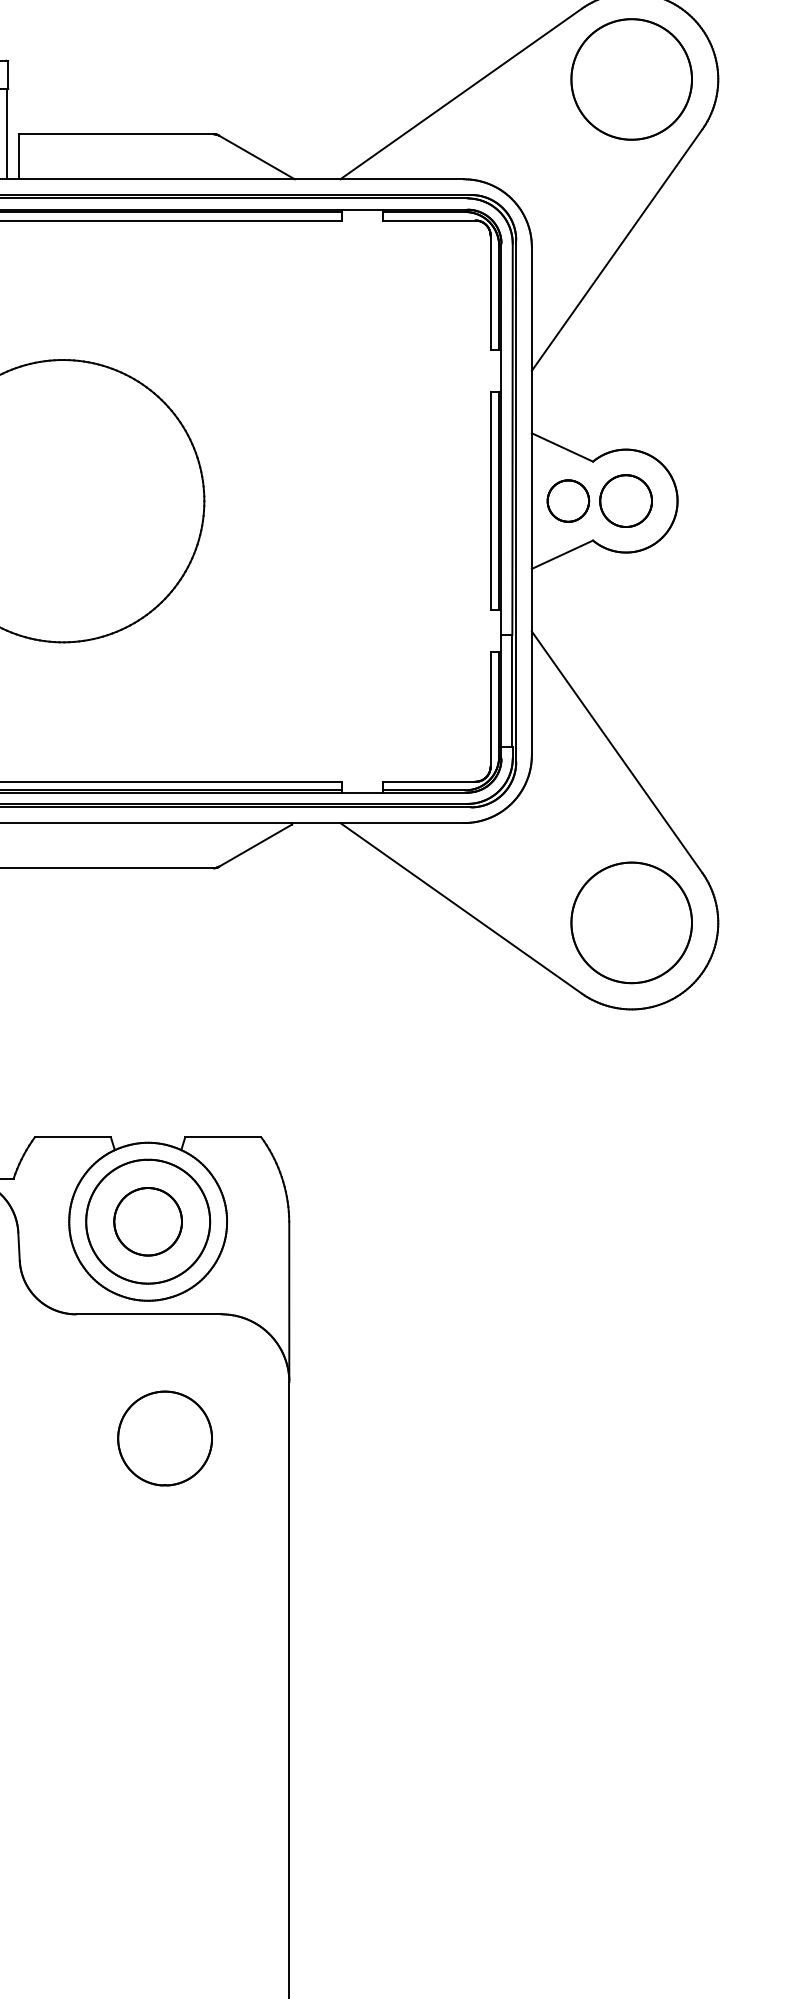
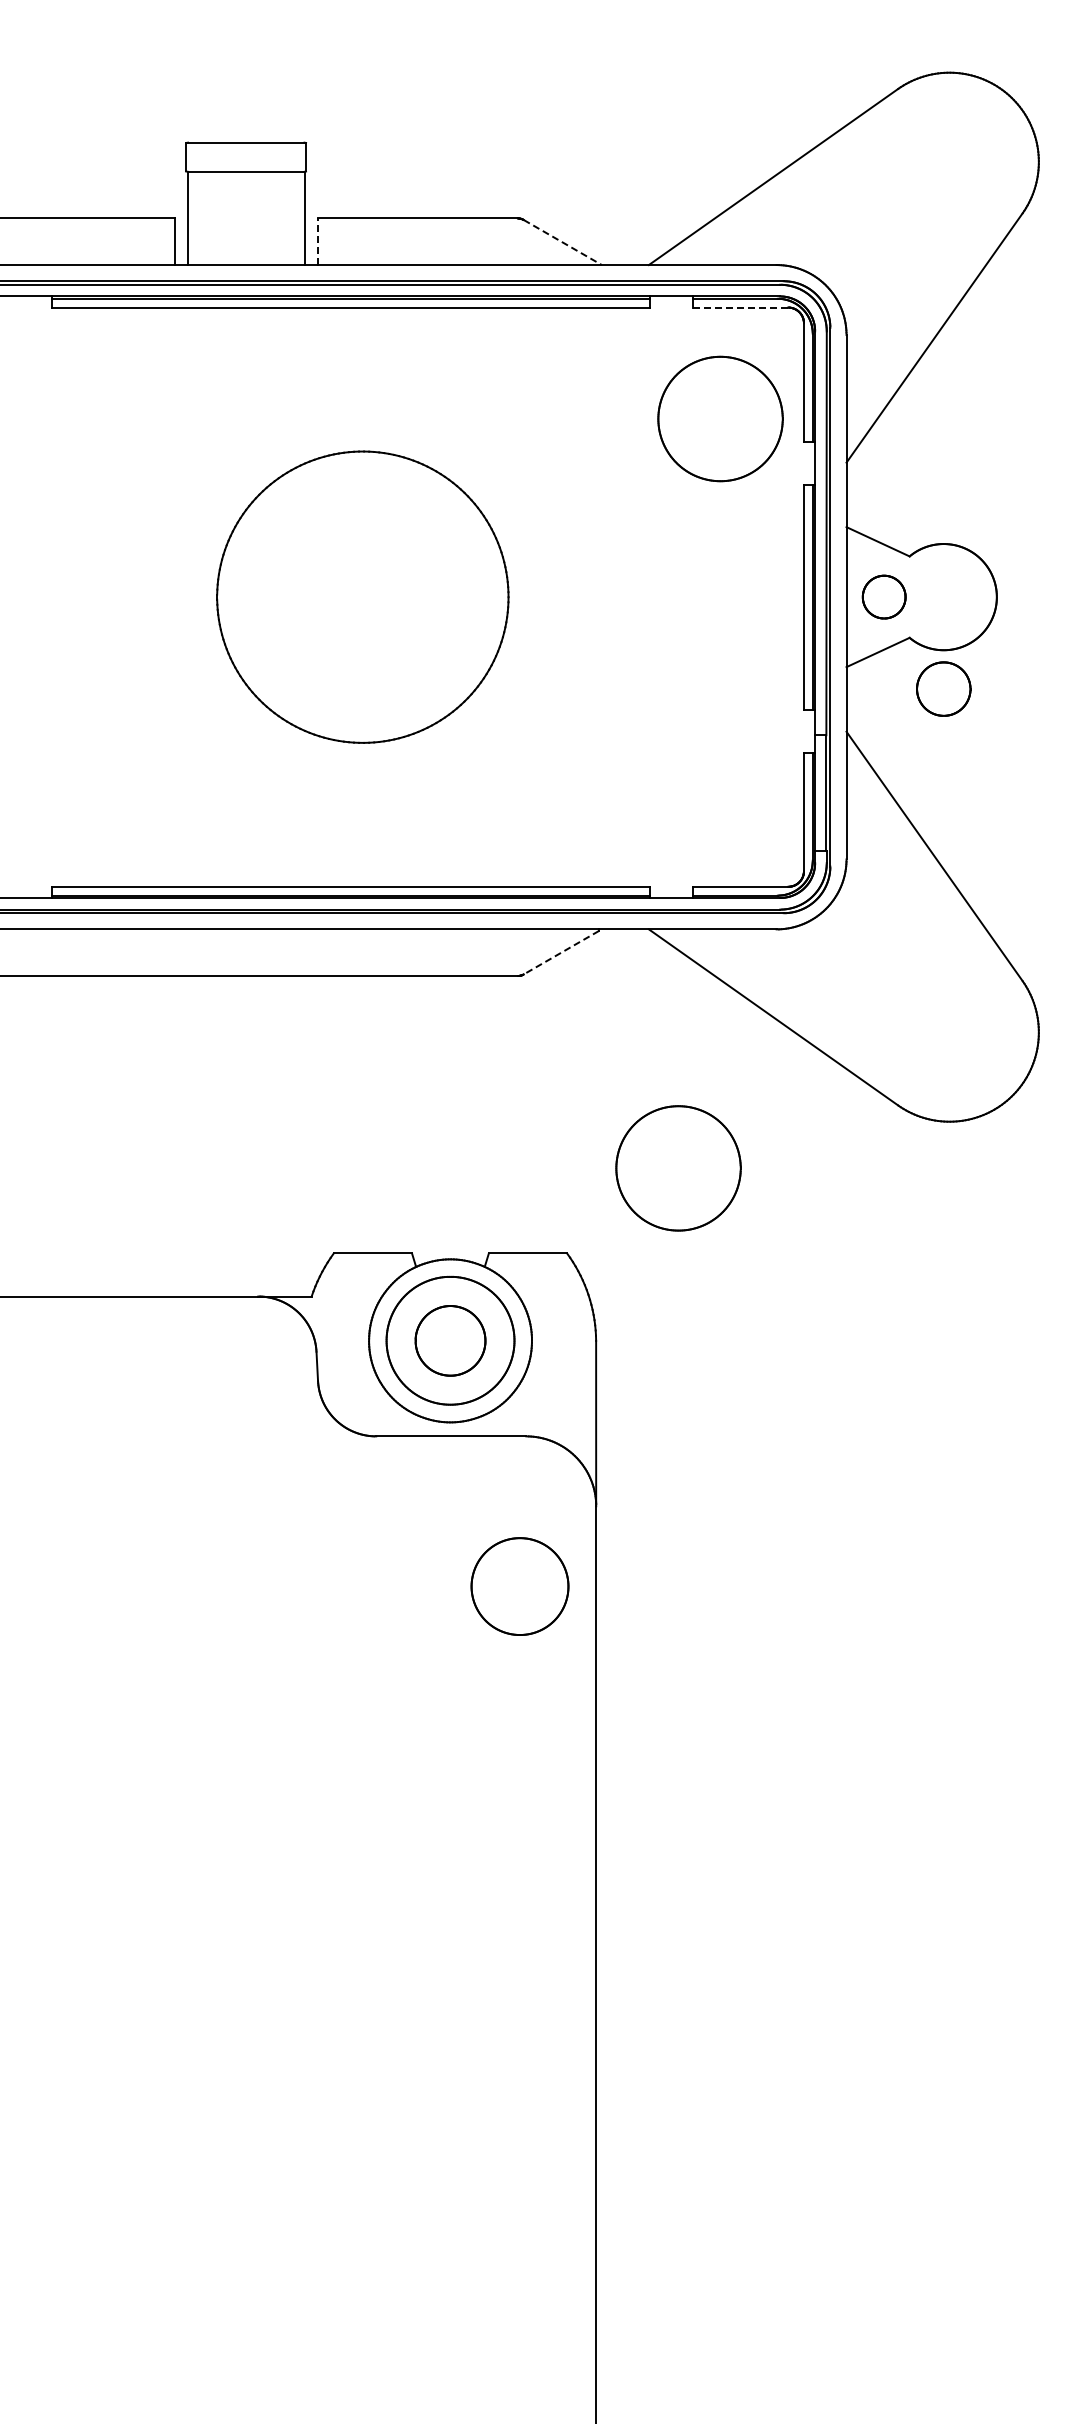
part: (631, 78) -> (720, 418), moved
line: (19, 156) -> (317, 241), solid -> dashed
line: (257, 157) -> (563, 242), solid -> dashed
line: (429, 220) -> (740, 307), solid -> dashed
part: (625, 500) -> (943, 688), moved
line: (254, 845) -> (560, 952), solid -> dashed
part: (631, 922) -> (678, 1168), moved
part: (164, 1438) -> (519, 1586), moved

